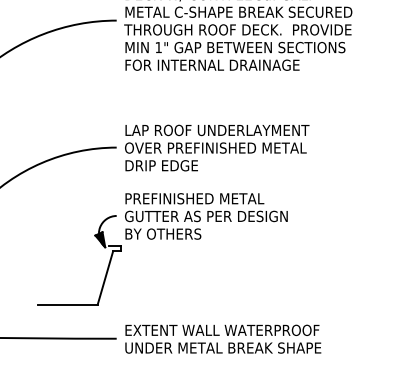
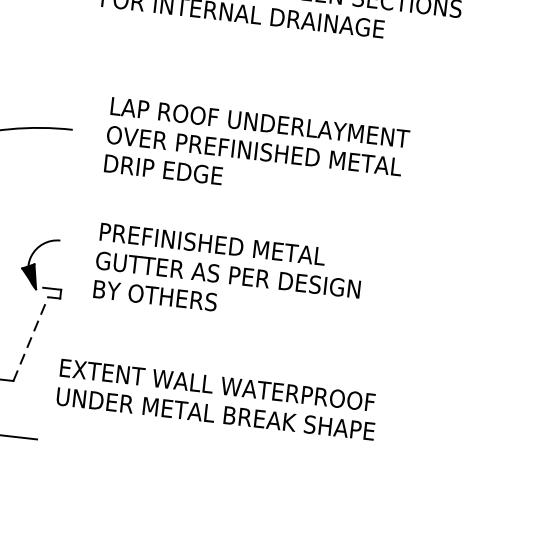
text: (217, 147) -> (257, 150), moved
text: (206, 216) -> (228, 275), moved
line: (105, 278) -> (30, 339), solid -> dashed
text: (223, 338) -> (217, 398), moved

